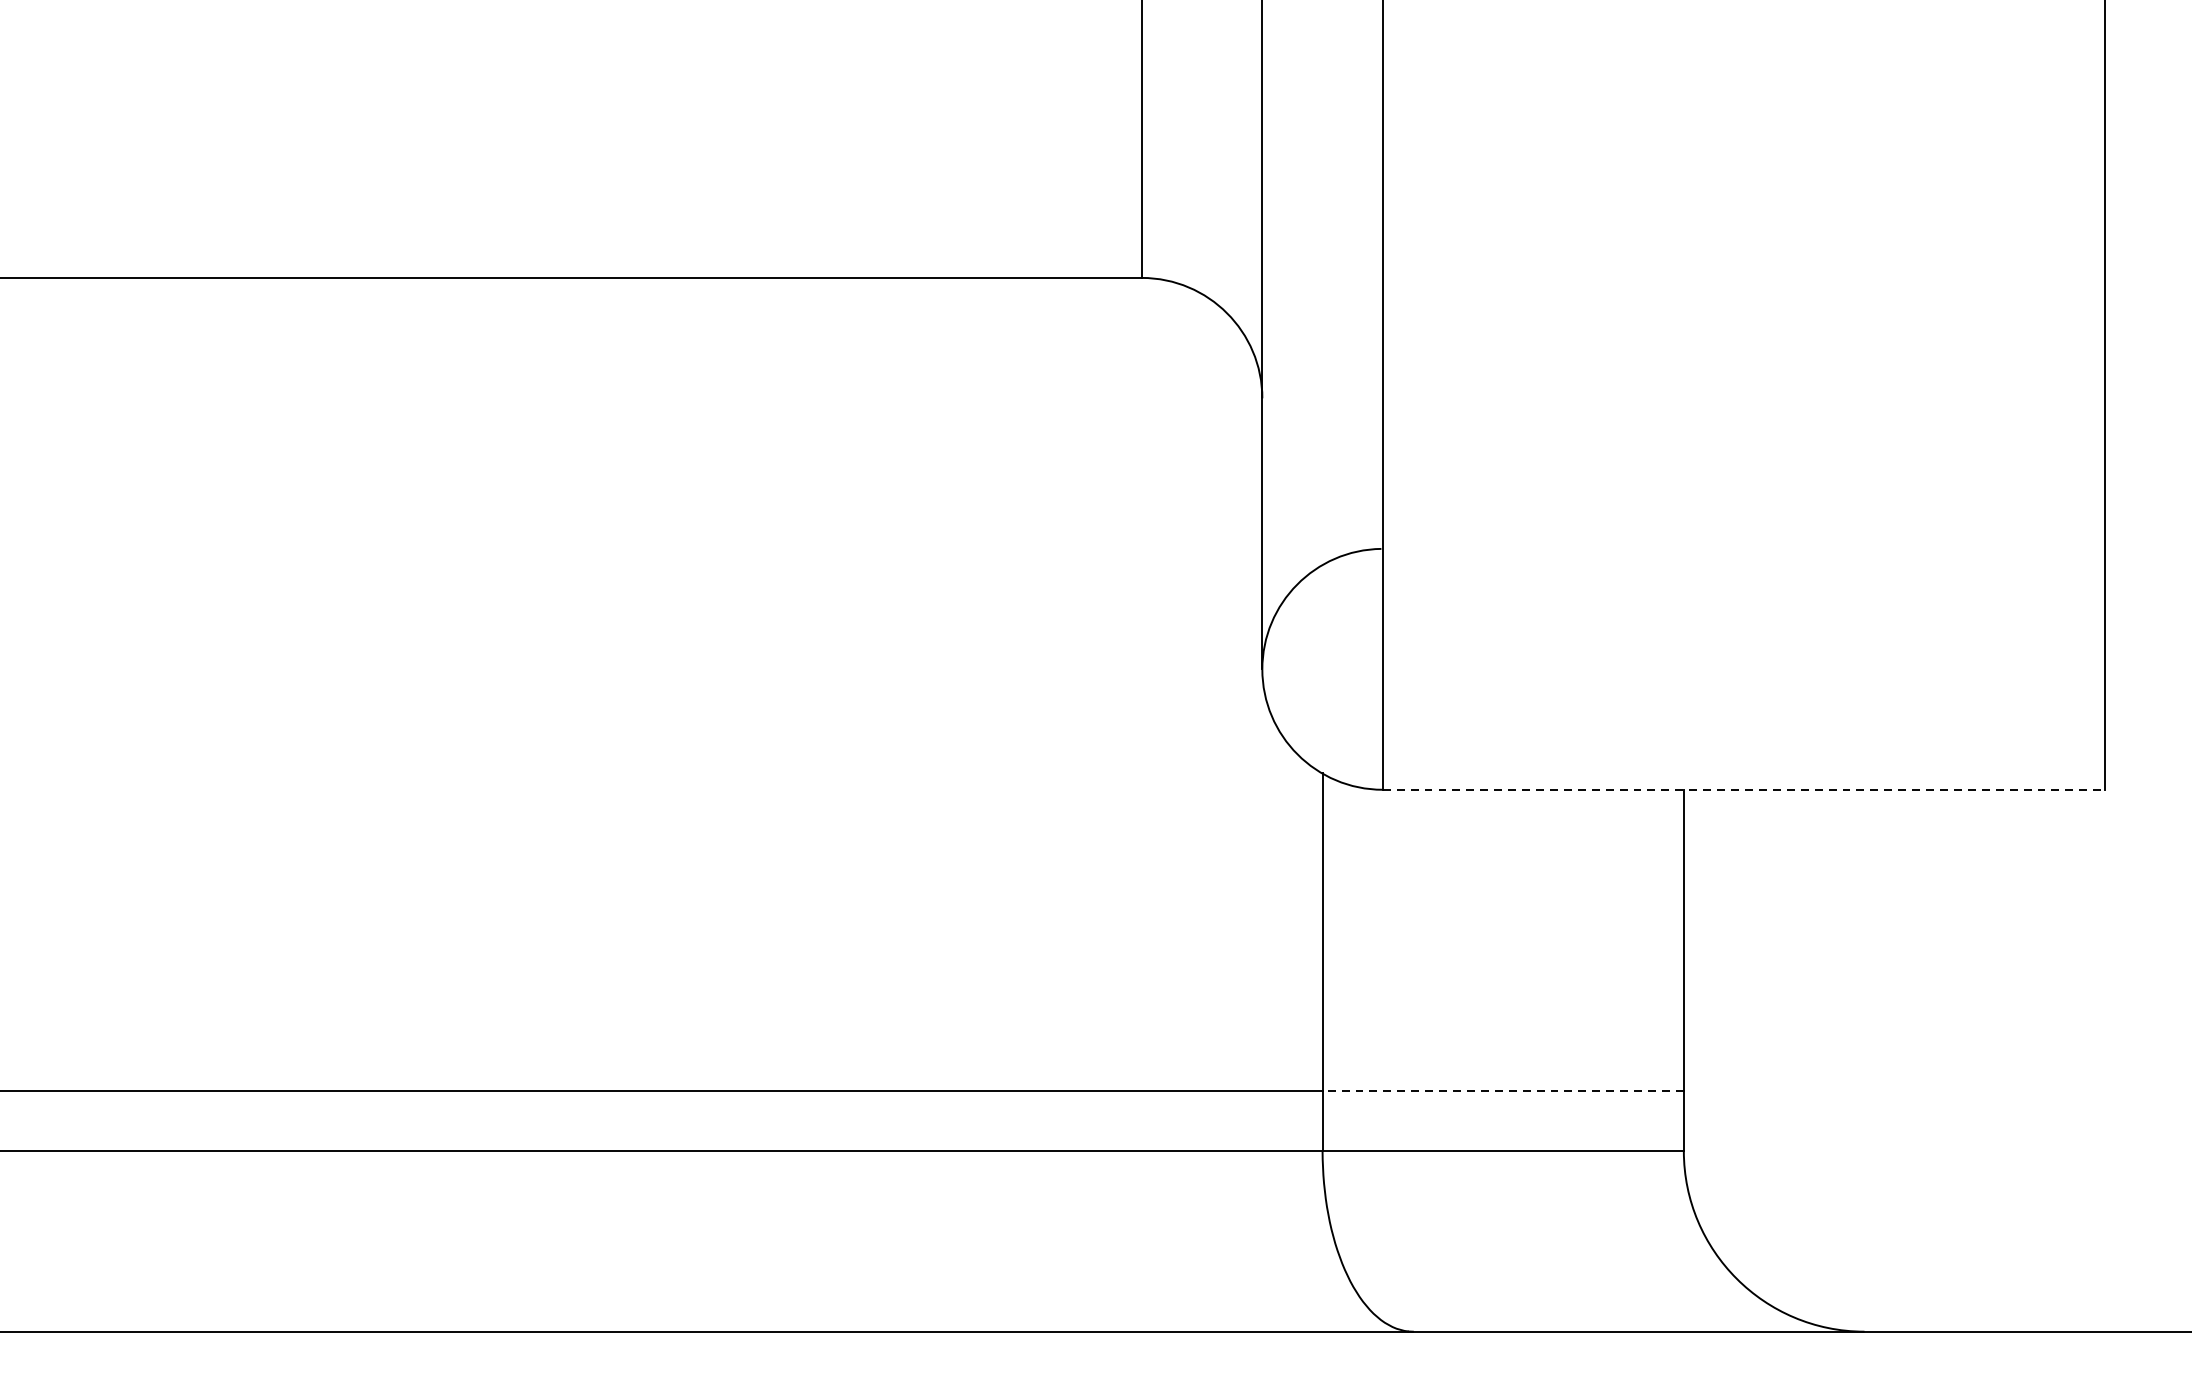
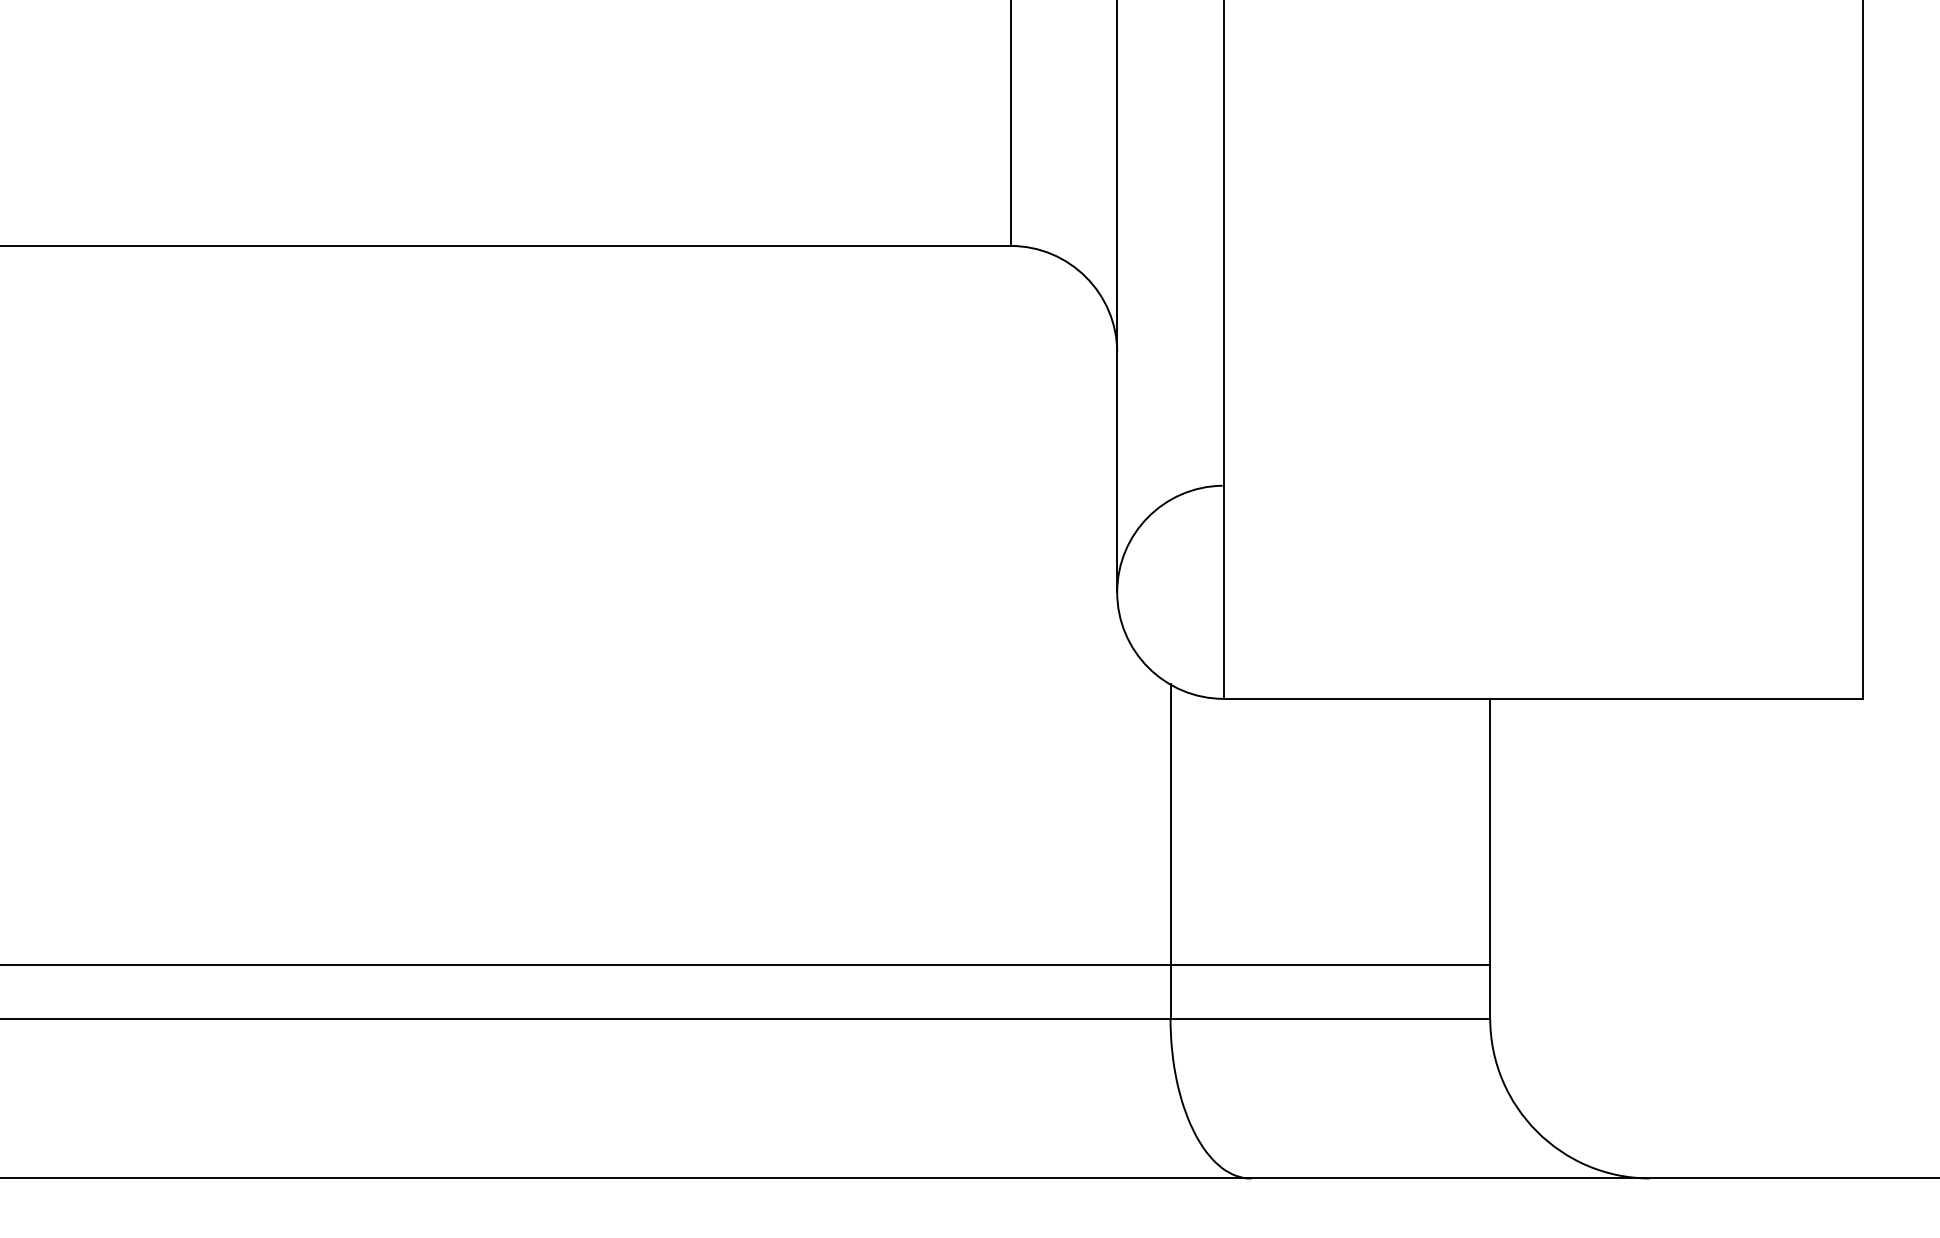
line: (1744, 789) -> (1543, 698), dashed -> solid
line: (1503, 1091) -> (1330, 965), dashed -> solid

